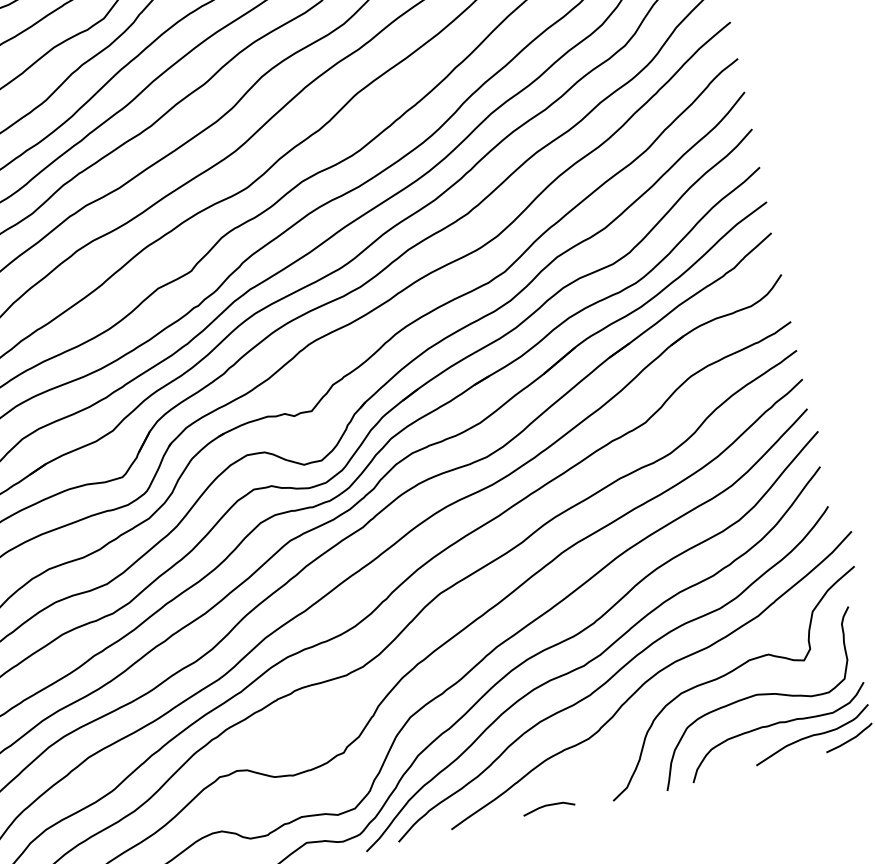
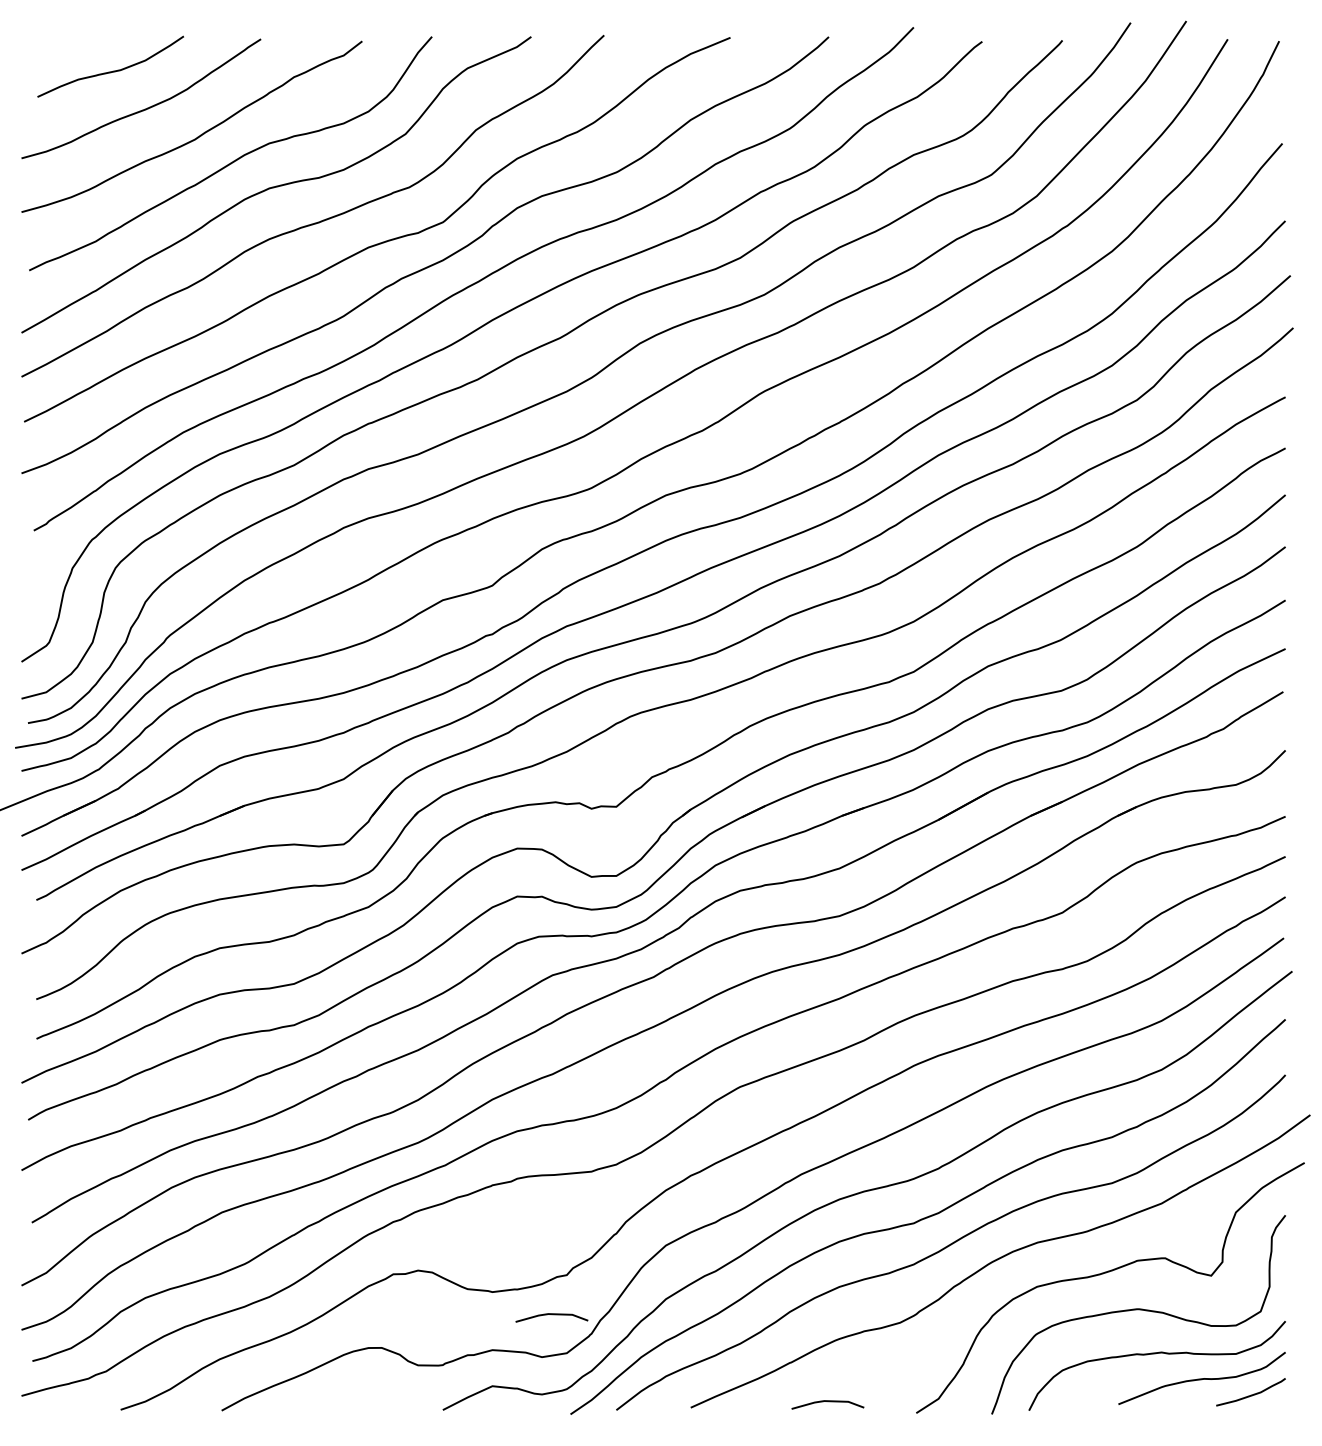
line: (338, 783) -> (551, 1315), added

